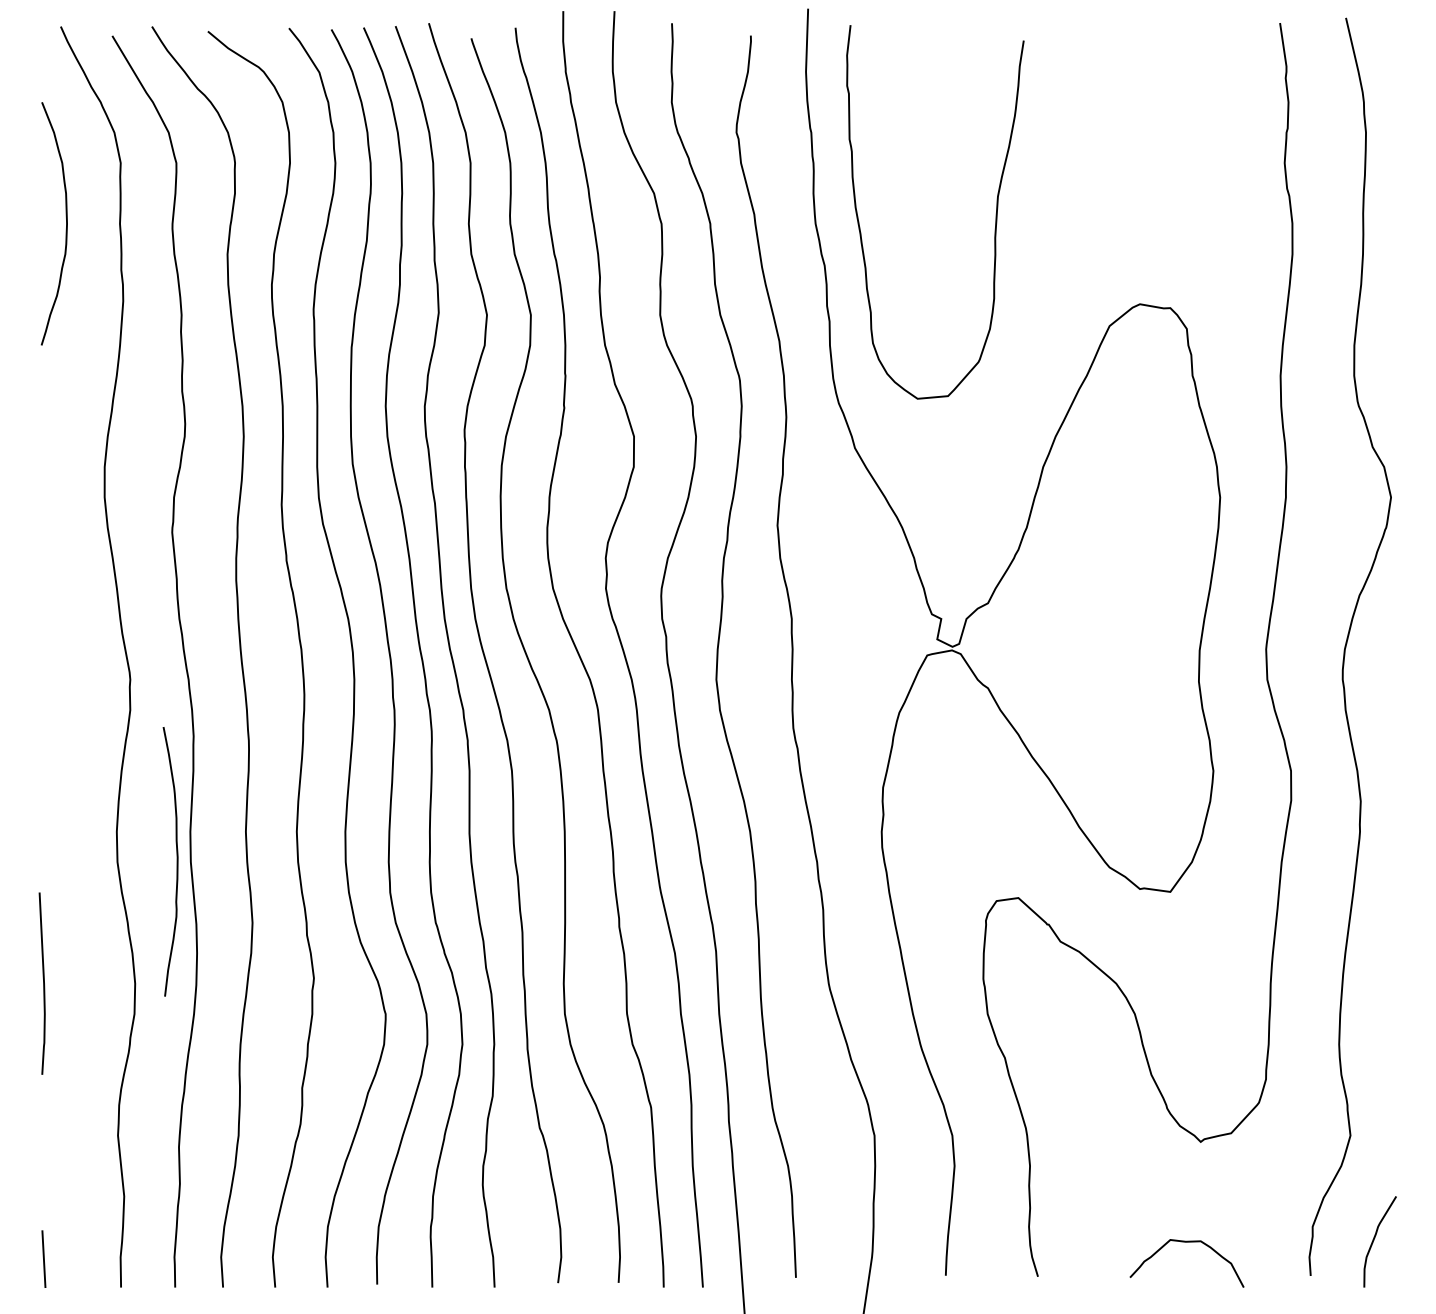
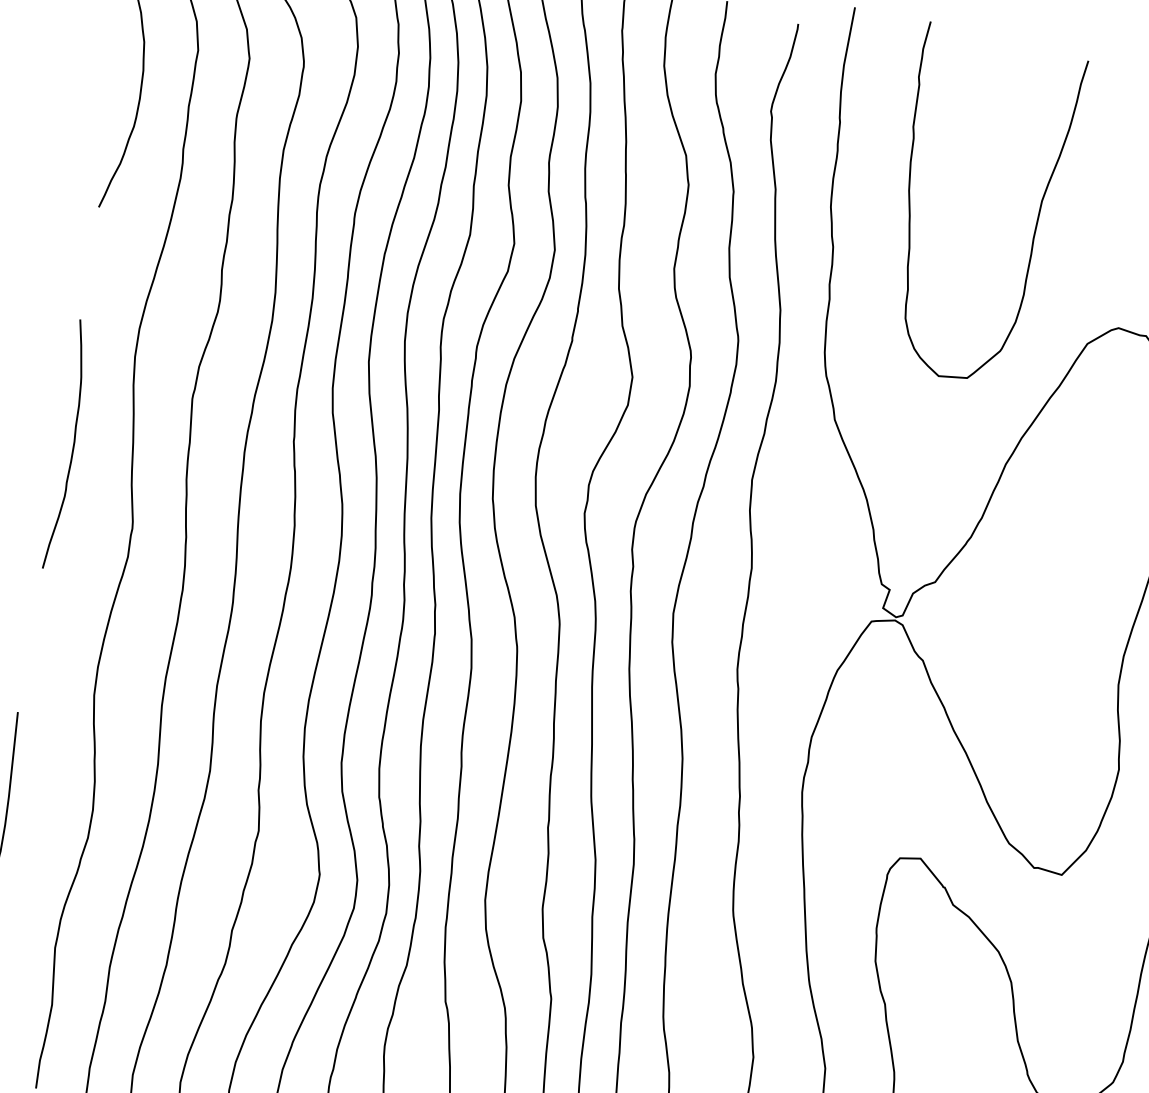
curve: (995, 214) -> (1037, 217), moved
curve: (176, 861) -> (72, 445), moved

